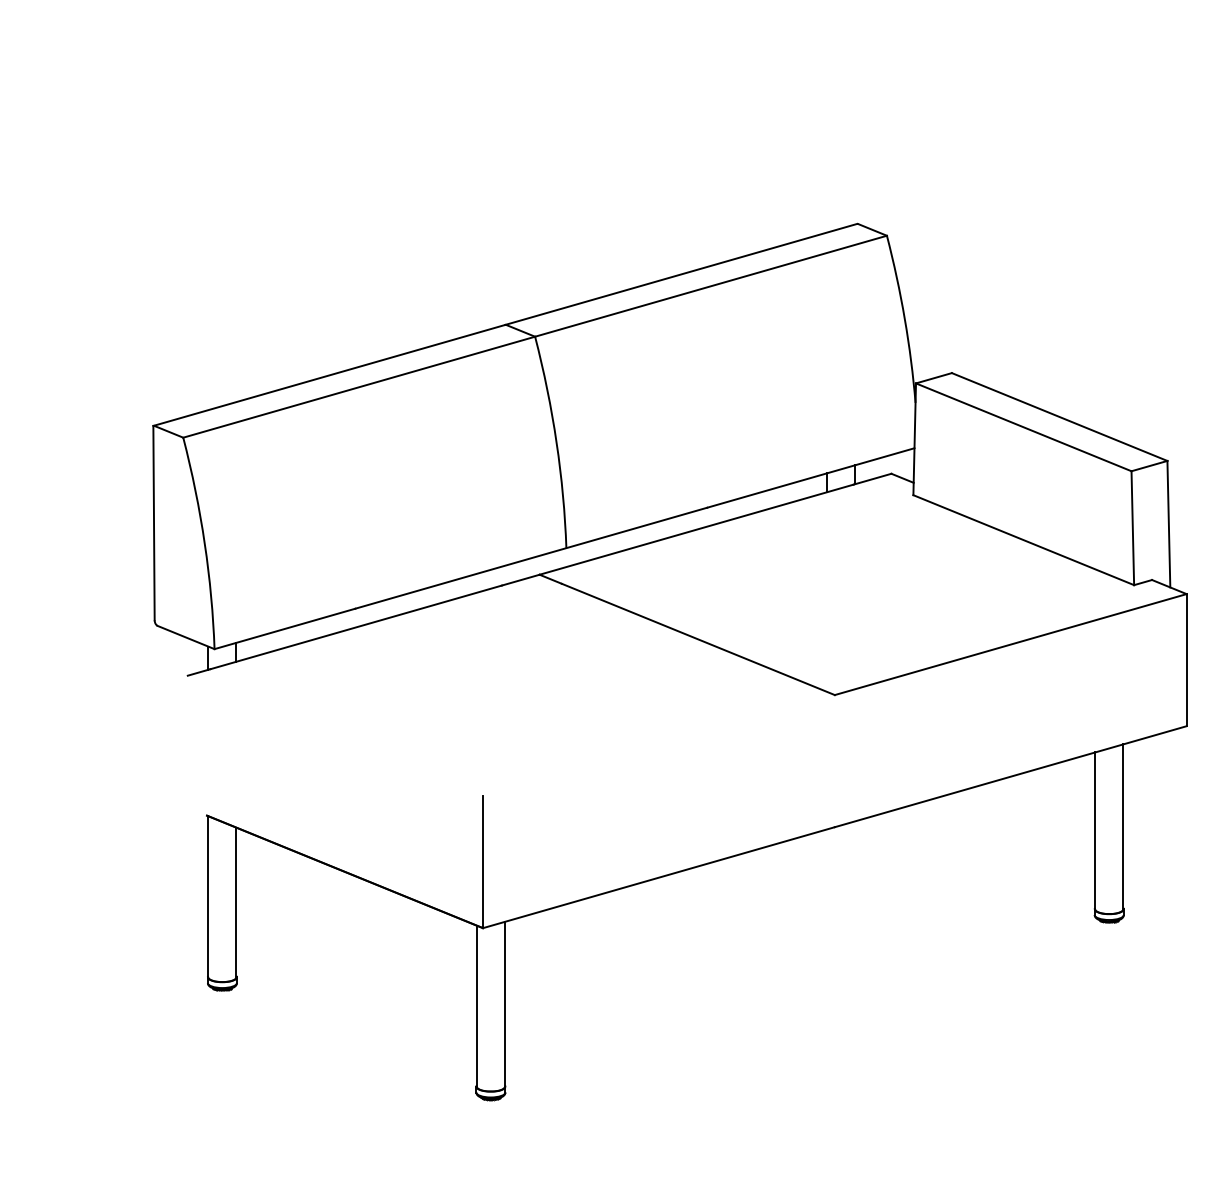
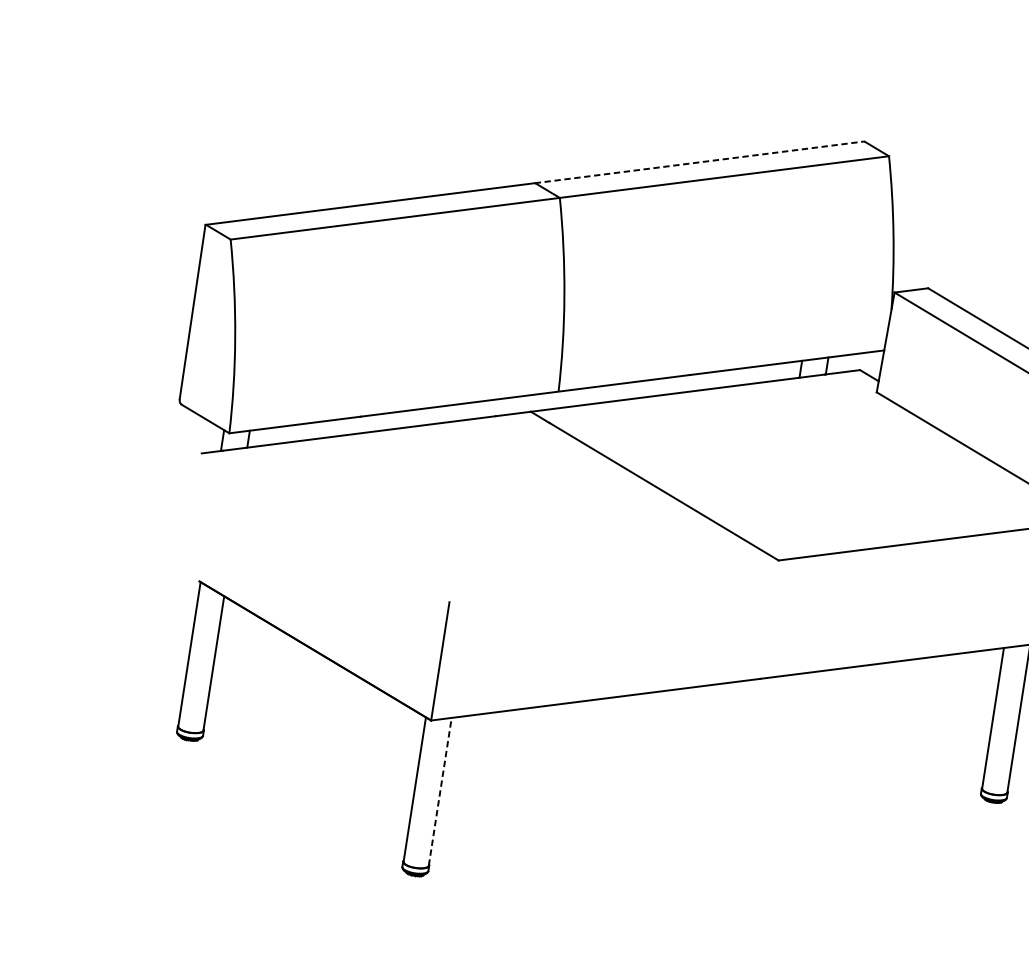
line: (681, 274) -> (699, 162), solid -> dashed
line: (504, 1003) -> (439, 790), solid -> dashed

